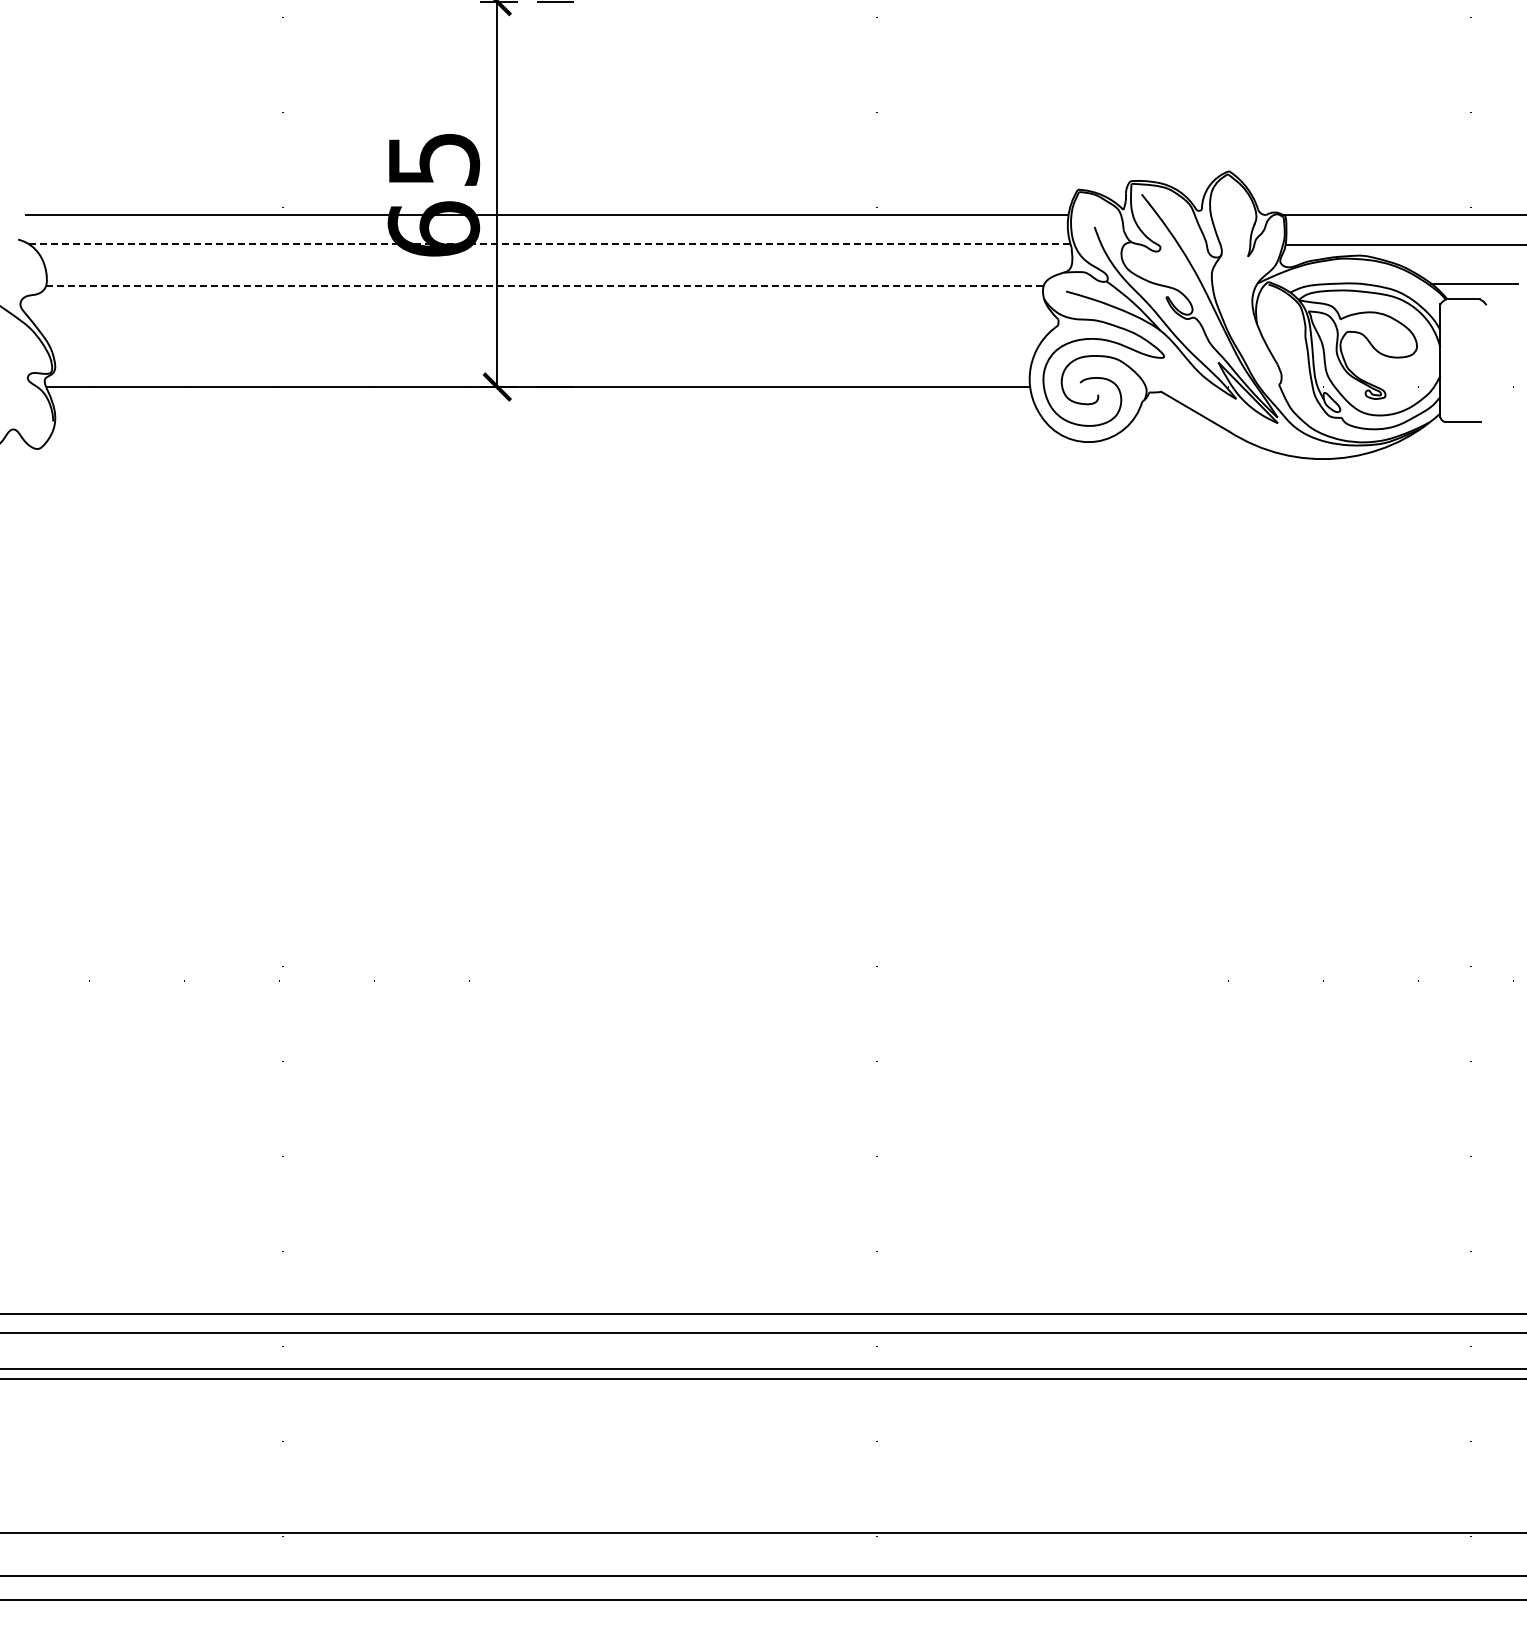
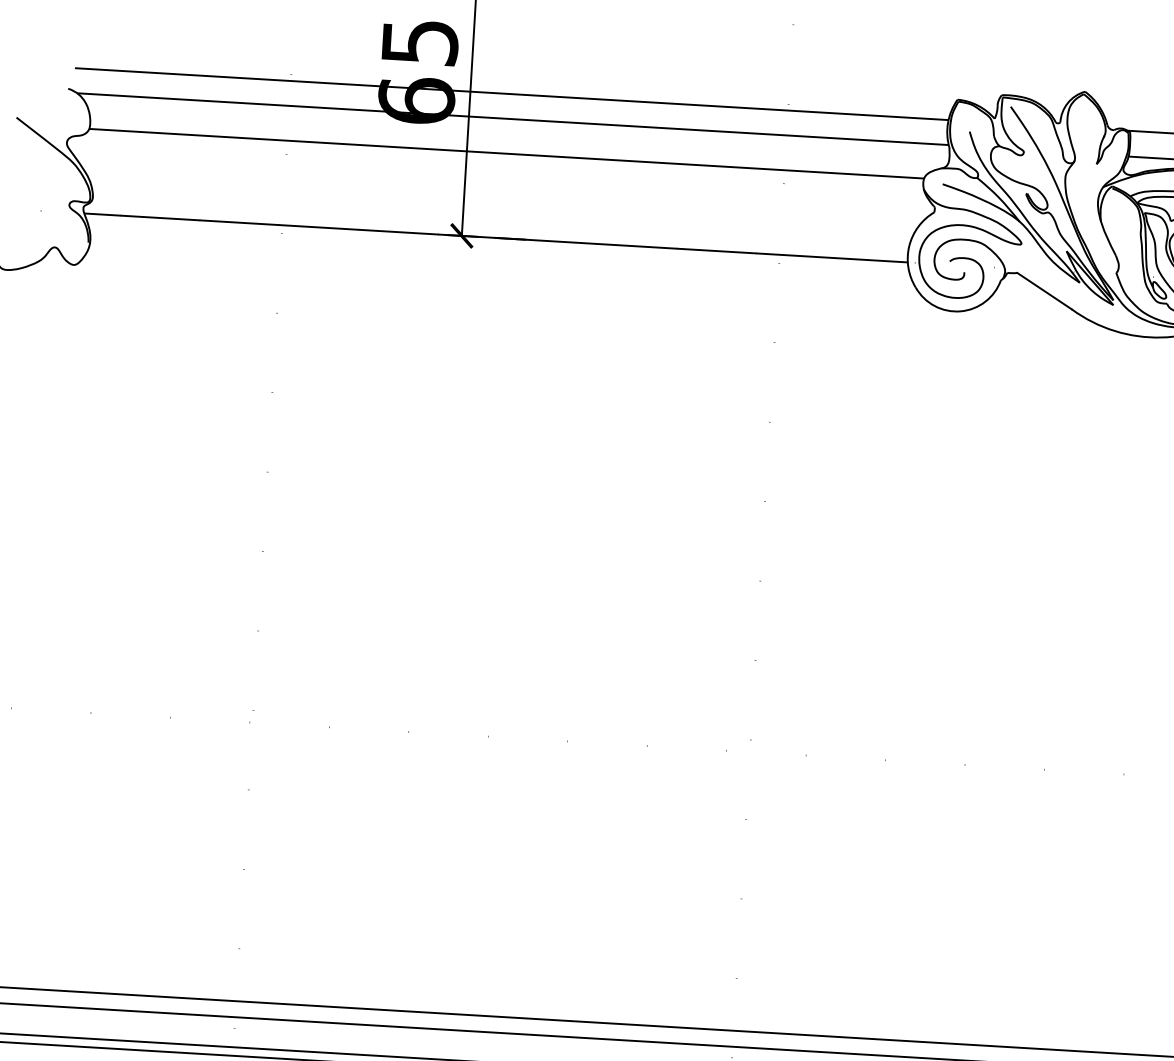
line: (549, 244) -> (512, 119), dashed -> solid
line: (544, 285) -> (506, 153), dashed -> solid

